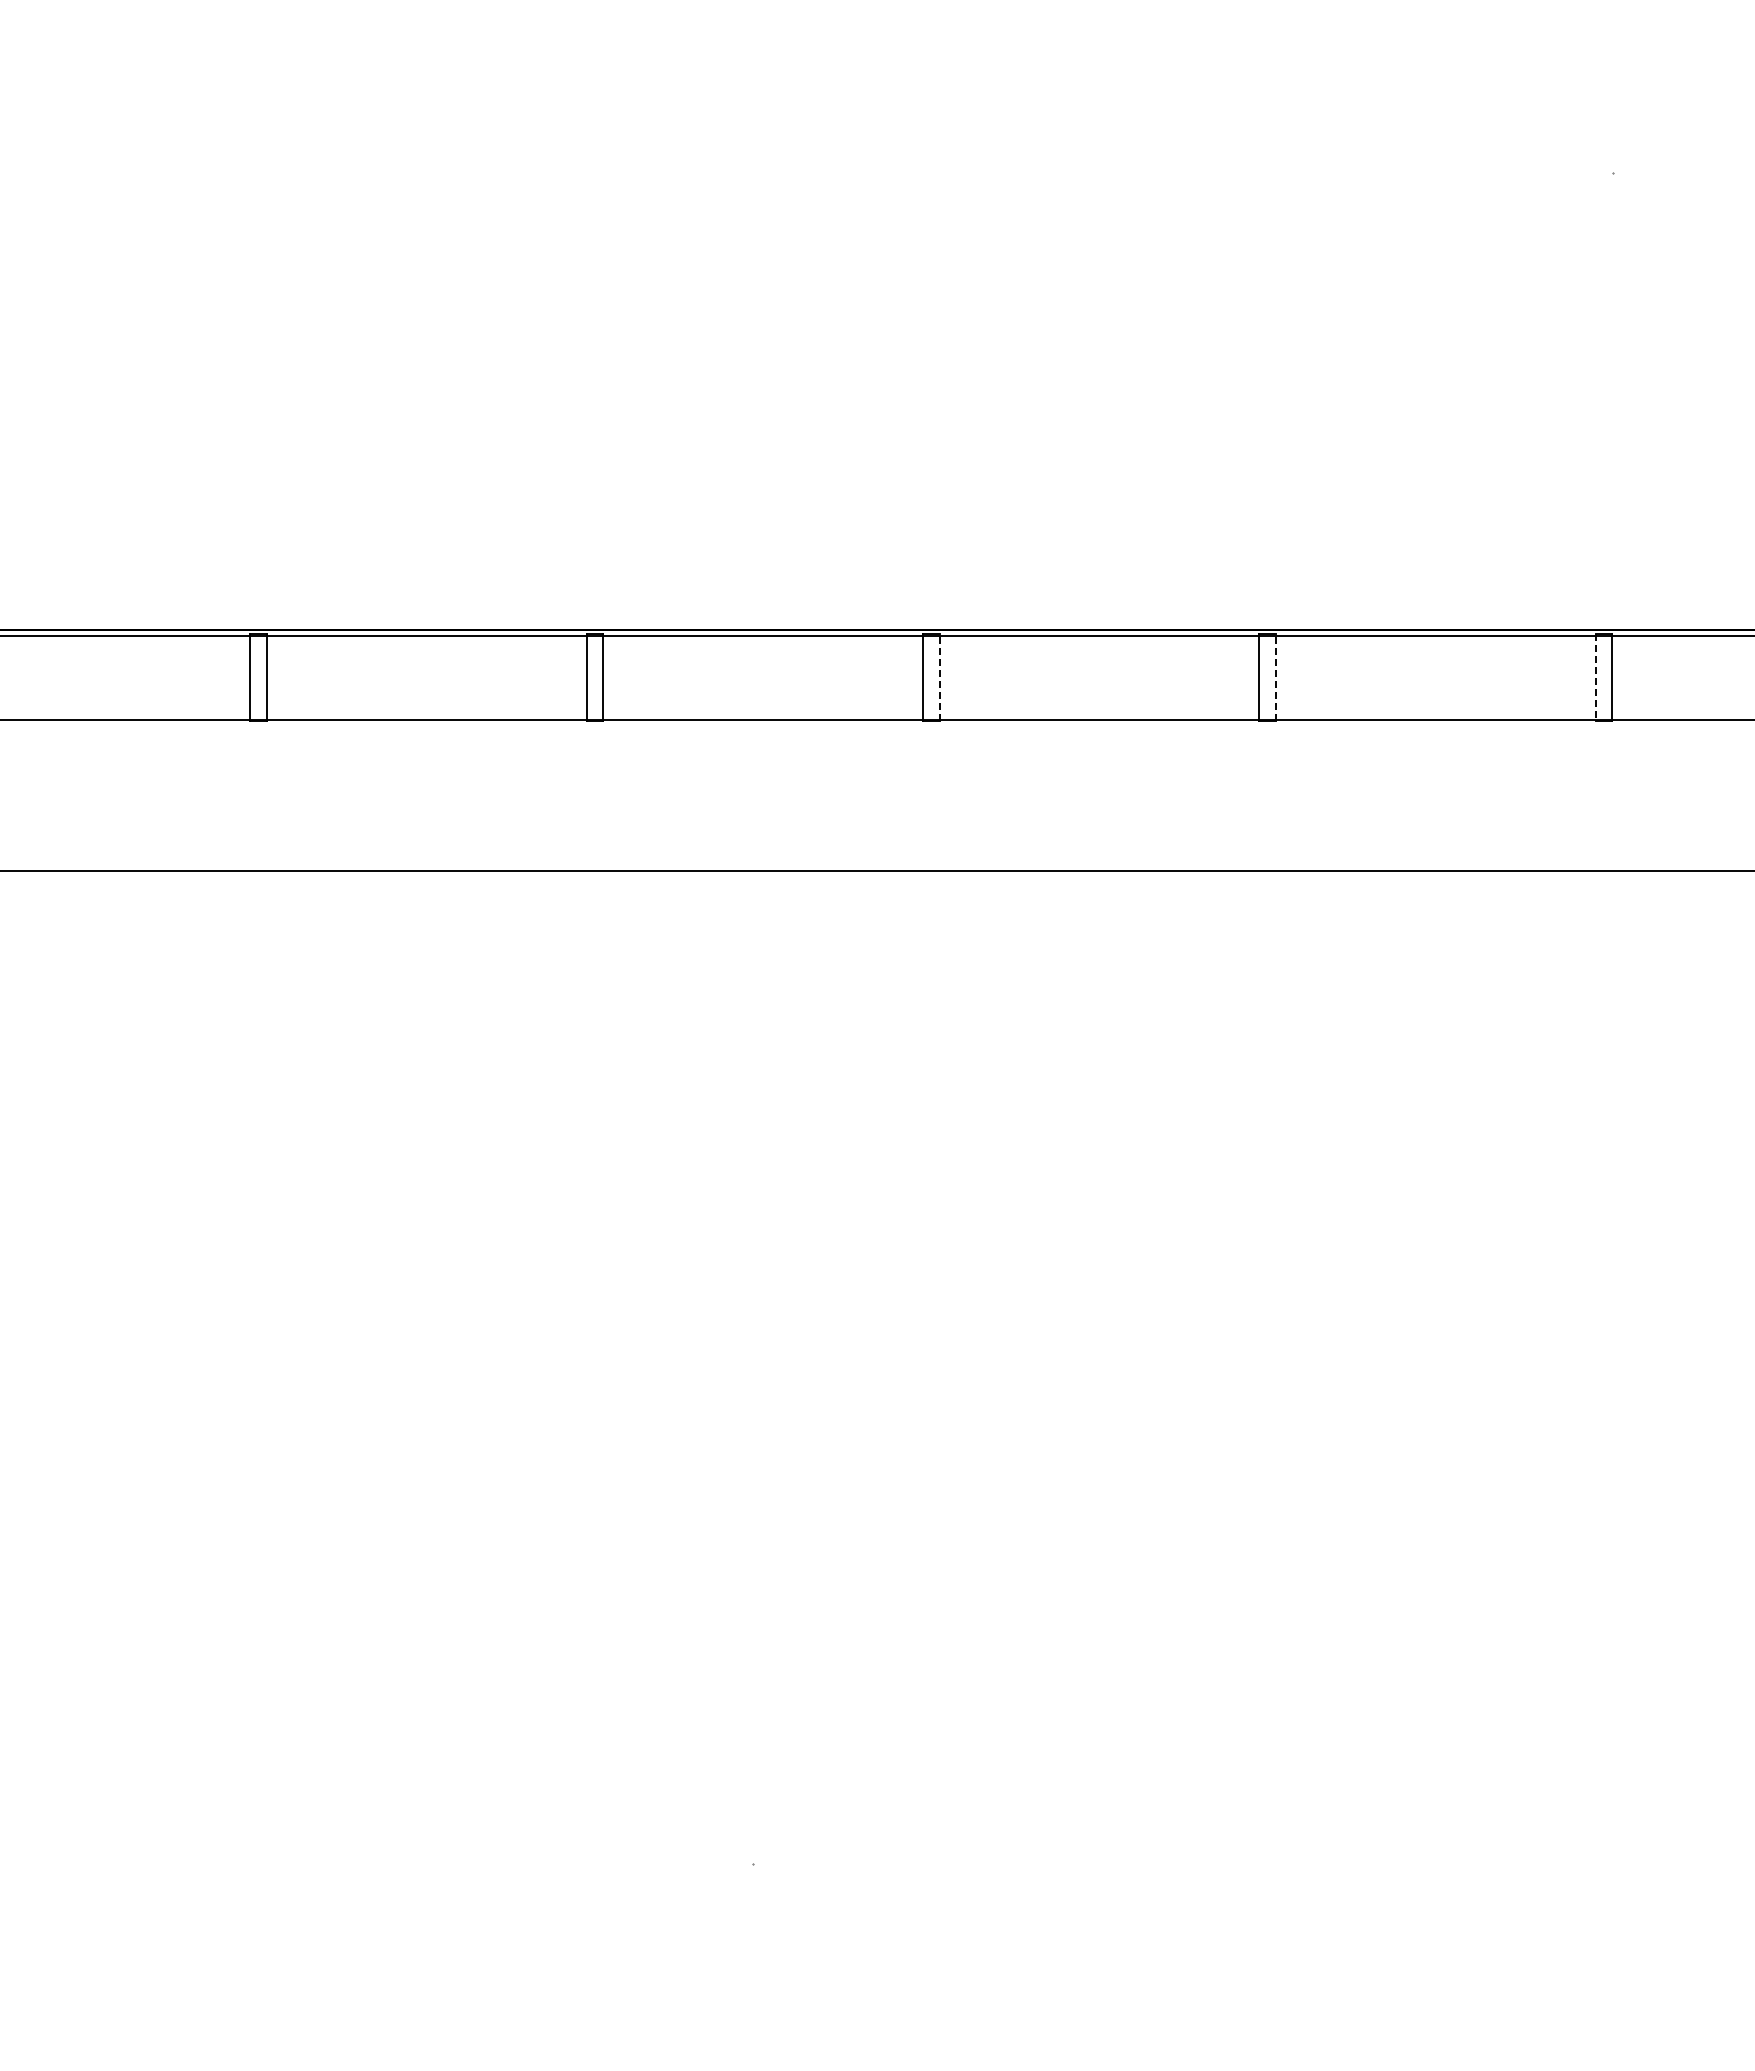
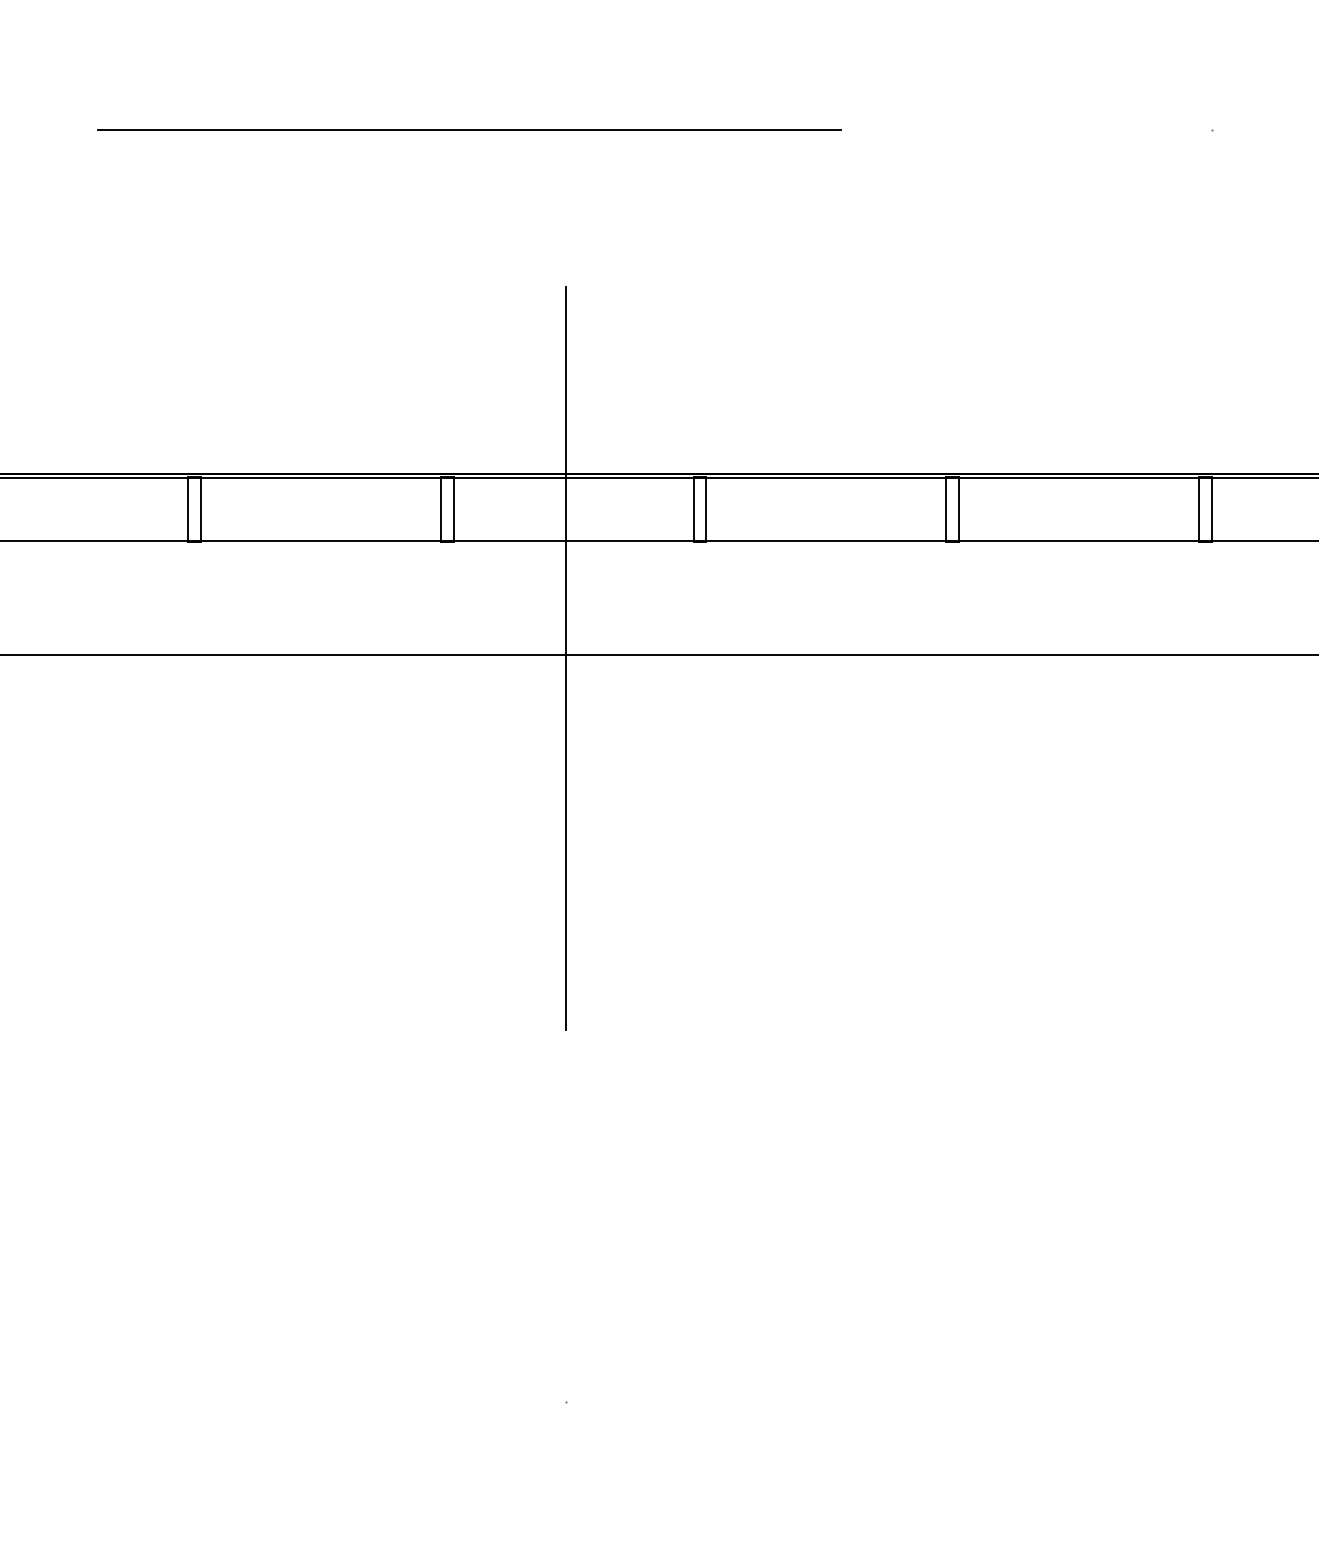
line: (623, 173) -> (468, 130), added
line: (939, 677) -> (706, 509), dashed -> solid
line: (1276, 677) -> (959, 509), dashed -> solid
line: (1595, 678) -> (1199, 510), dashed -> solid
line: (753, 875) -> (566, 658), added

